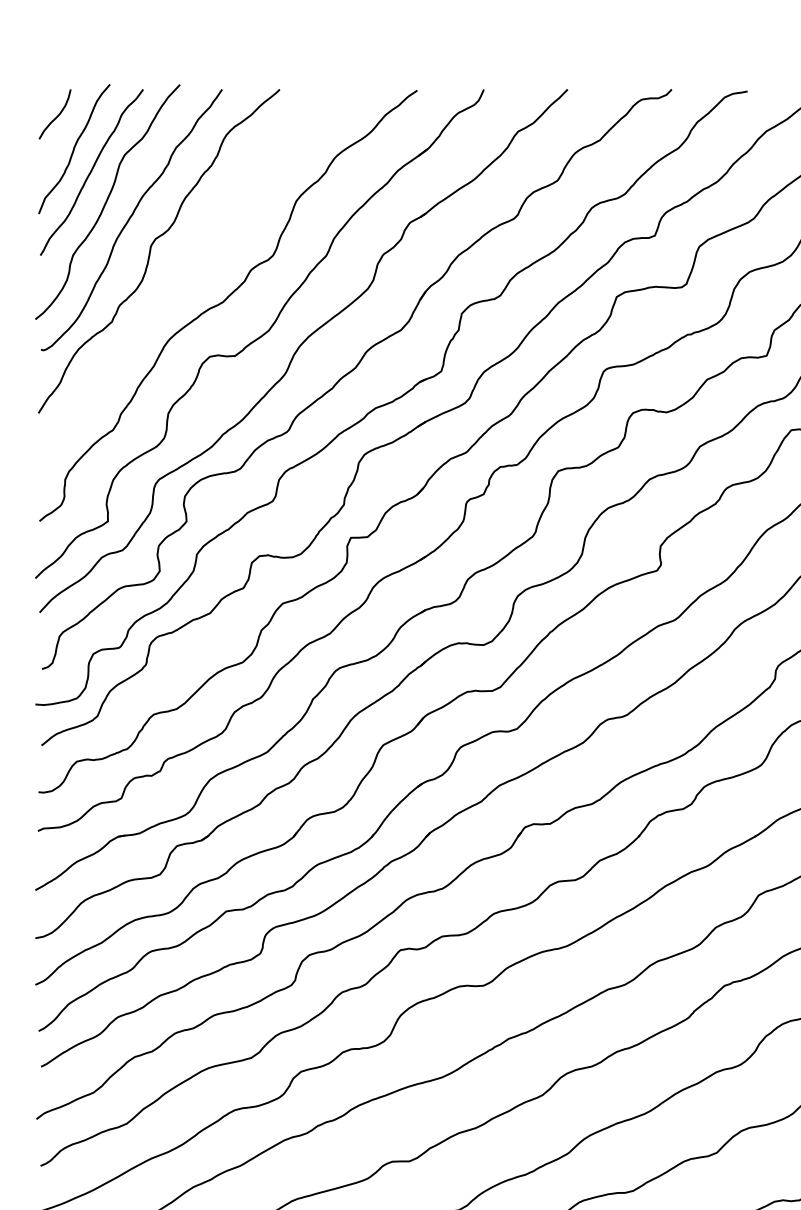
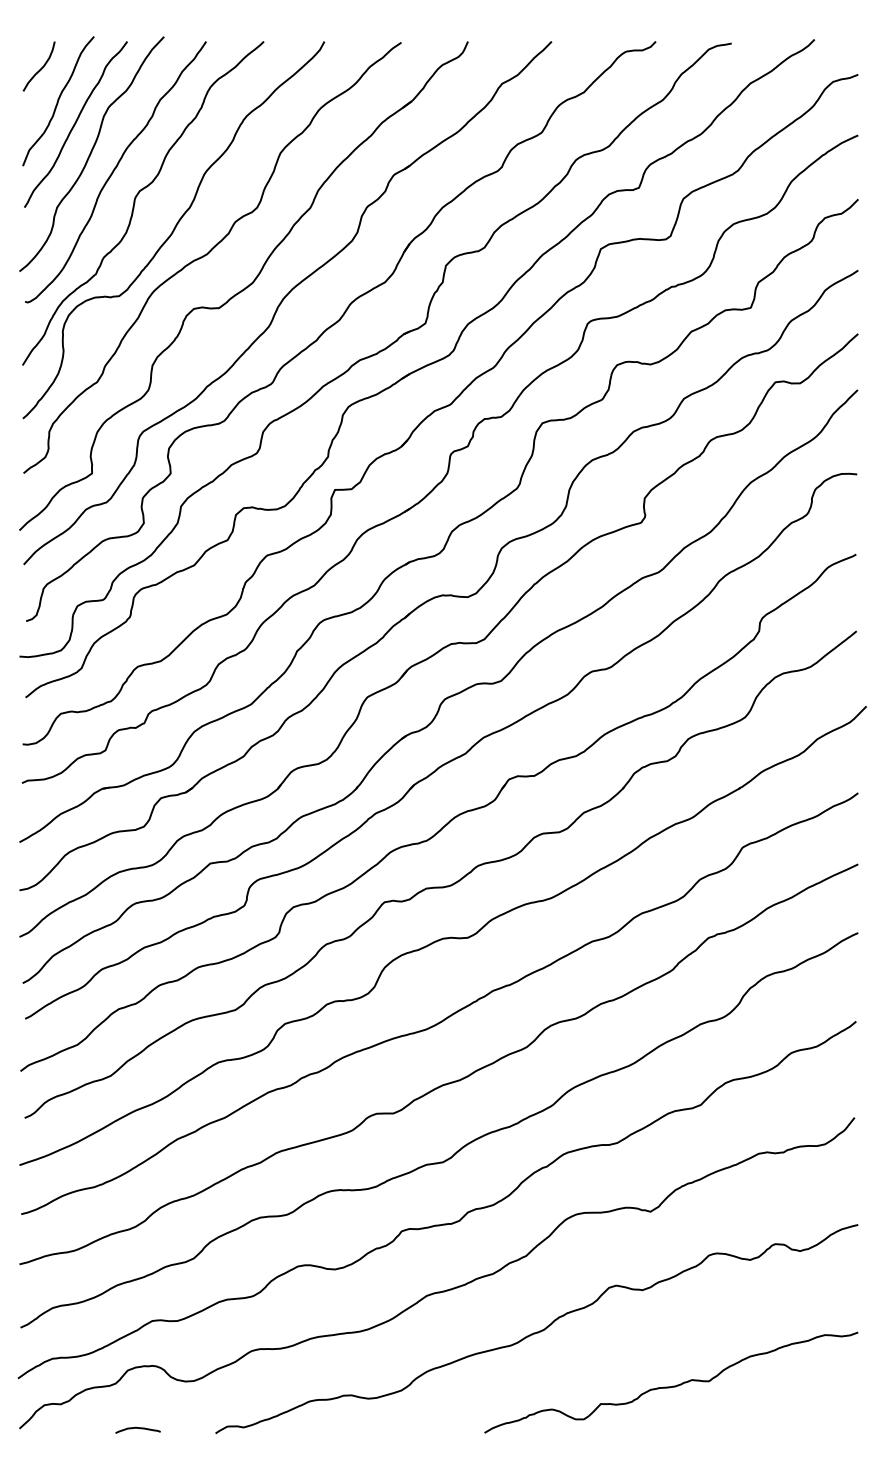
curve: (189, 278) -> (173, 230), added

